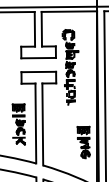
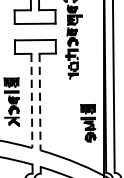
line: (35, 123) -> (31, 100), solid -> dashed
line: (42, 124) -> (39, 102), solid -> dashed

